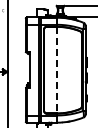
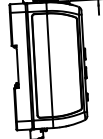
line: (56, 70) -> (49, 65), dashed -> solid

